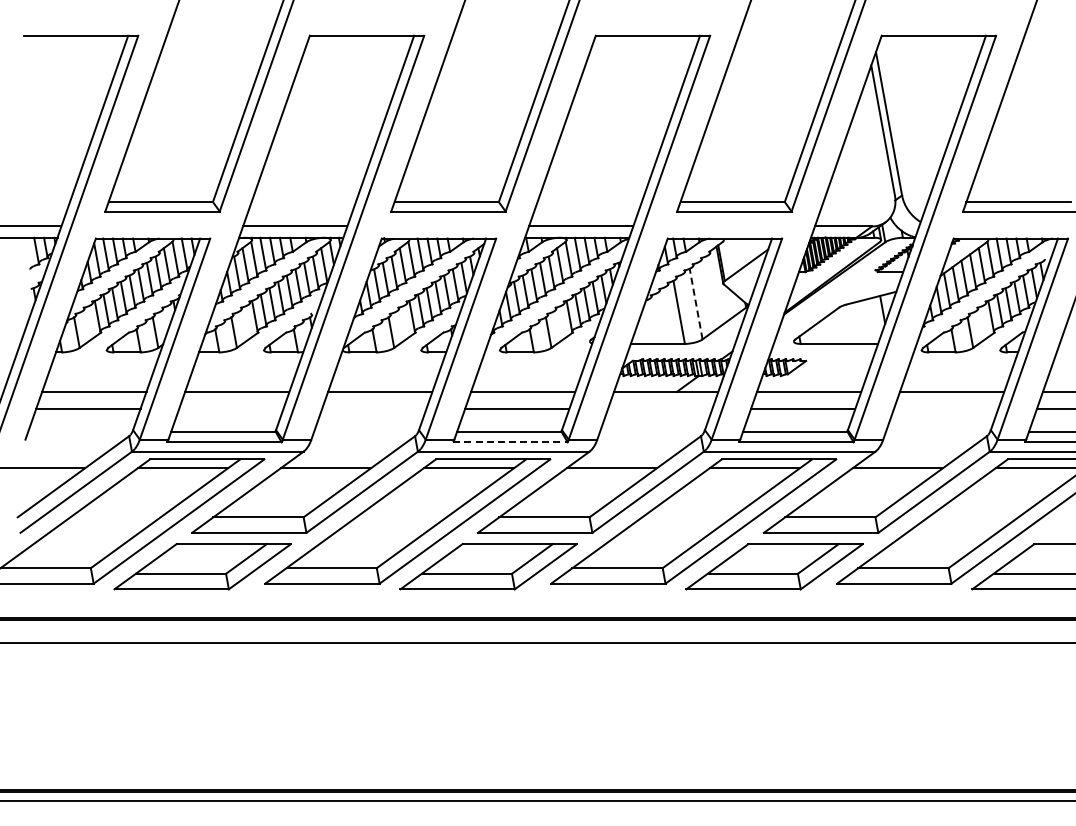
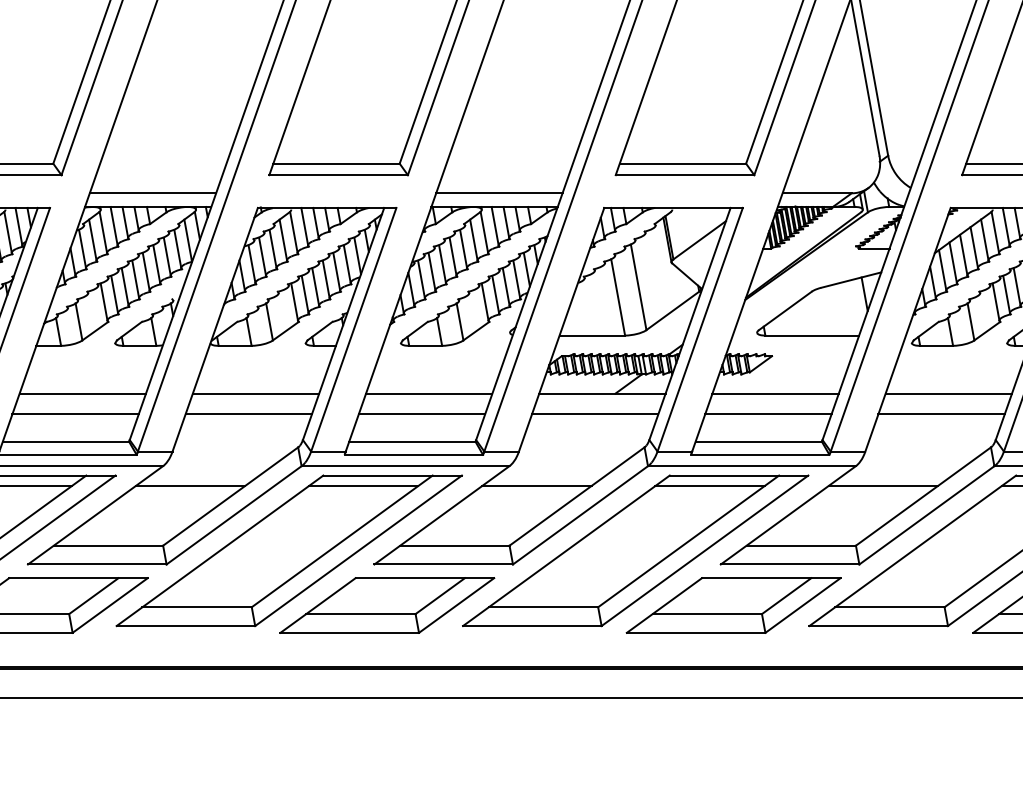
line: (696, 304) -> (639, 287), dashed -> solid
line: (231, 408) -> (75, 413), added
line: (374, 408) -> (249, 413), added
line: (660, 408) -> (595, 413), added
line: (946, 408) -> (941, 413), added
line: (511, 442) -> (414, 455), dashed -> solid

